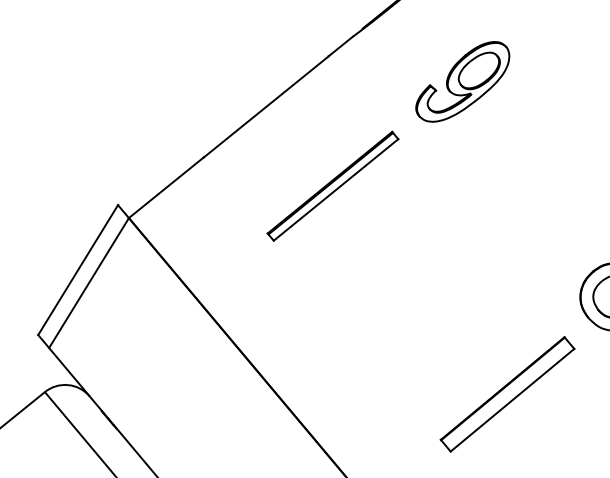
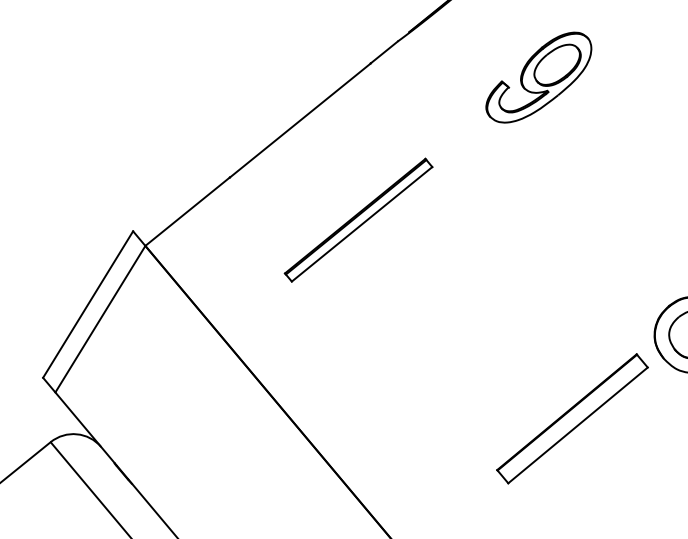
part: (462, 81) -> (538, 77), moved
part: (332, 185) -> (358, 219), moved
part: (507, 394) -> (572, 418), moved

